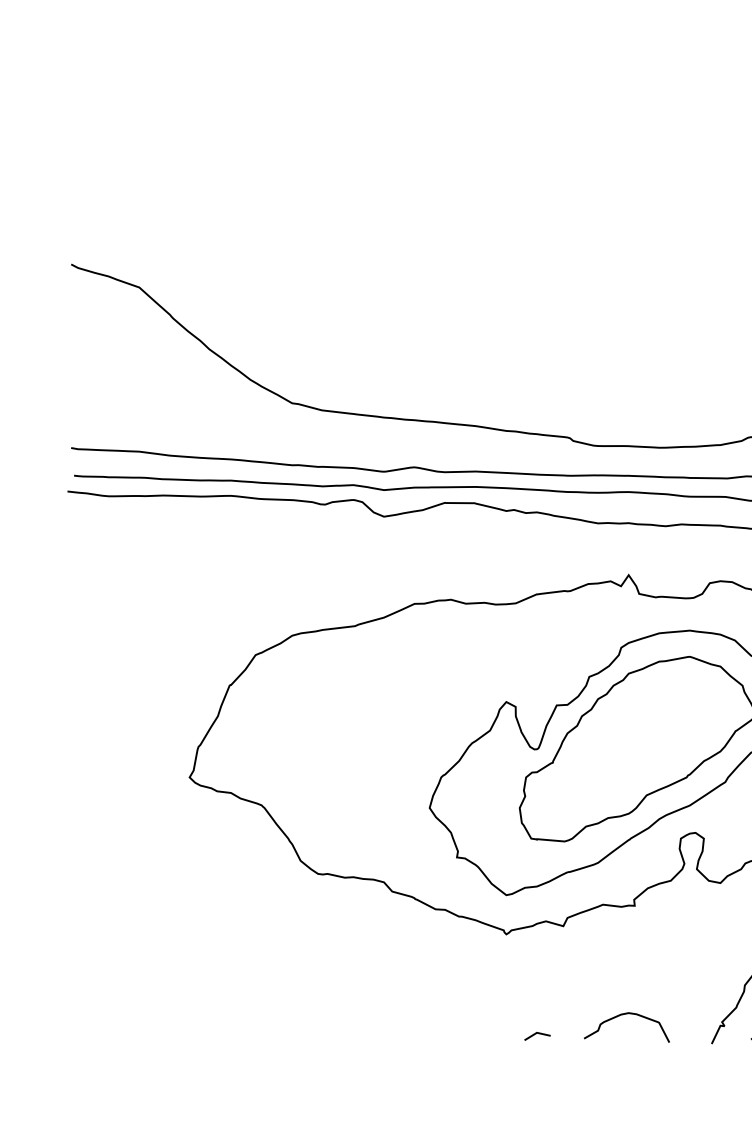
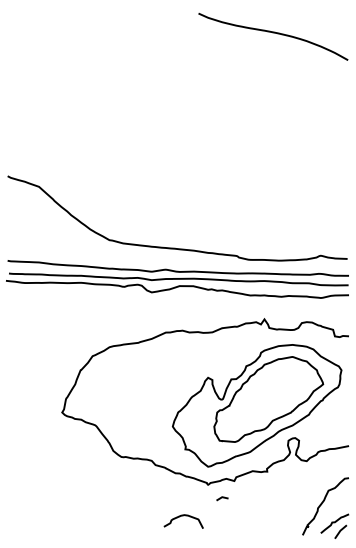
curve: (626, 1016) -> (183, 516), moved
line: (537, 1035) -> (222, 498), moved

